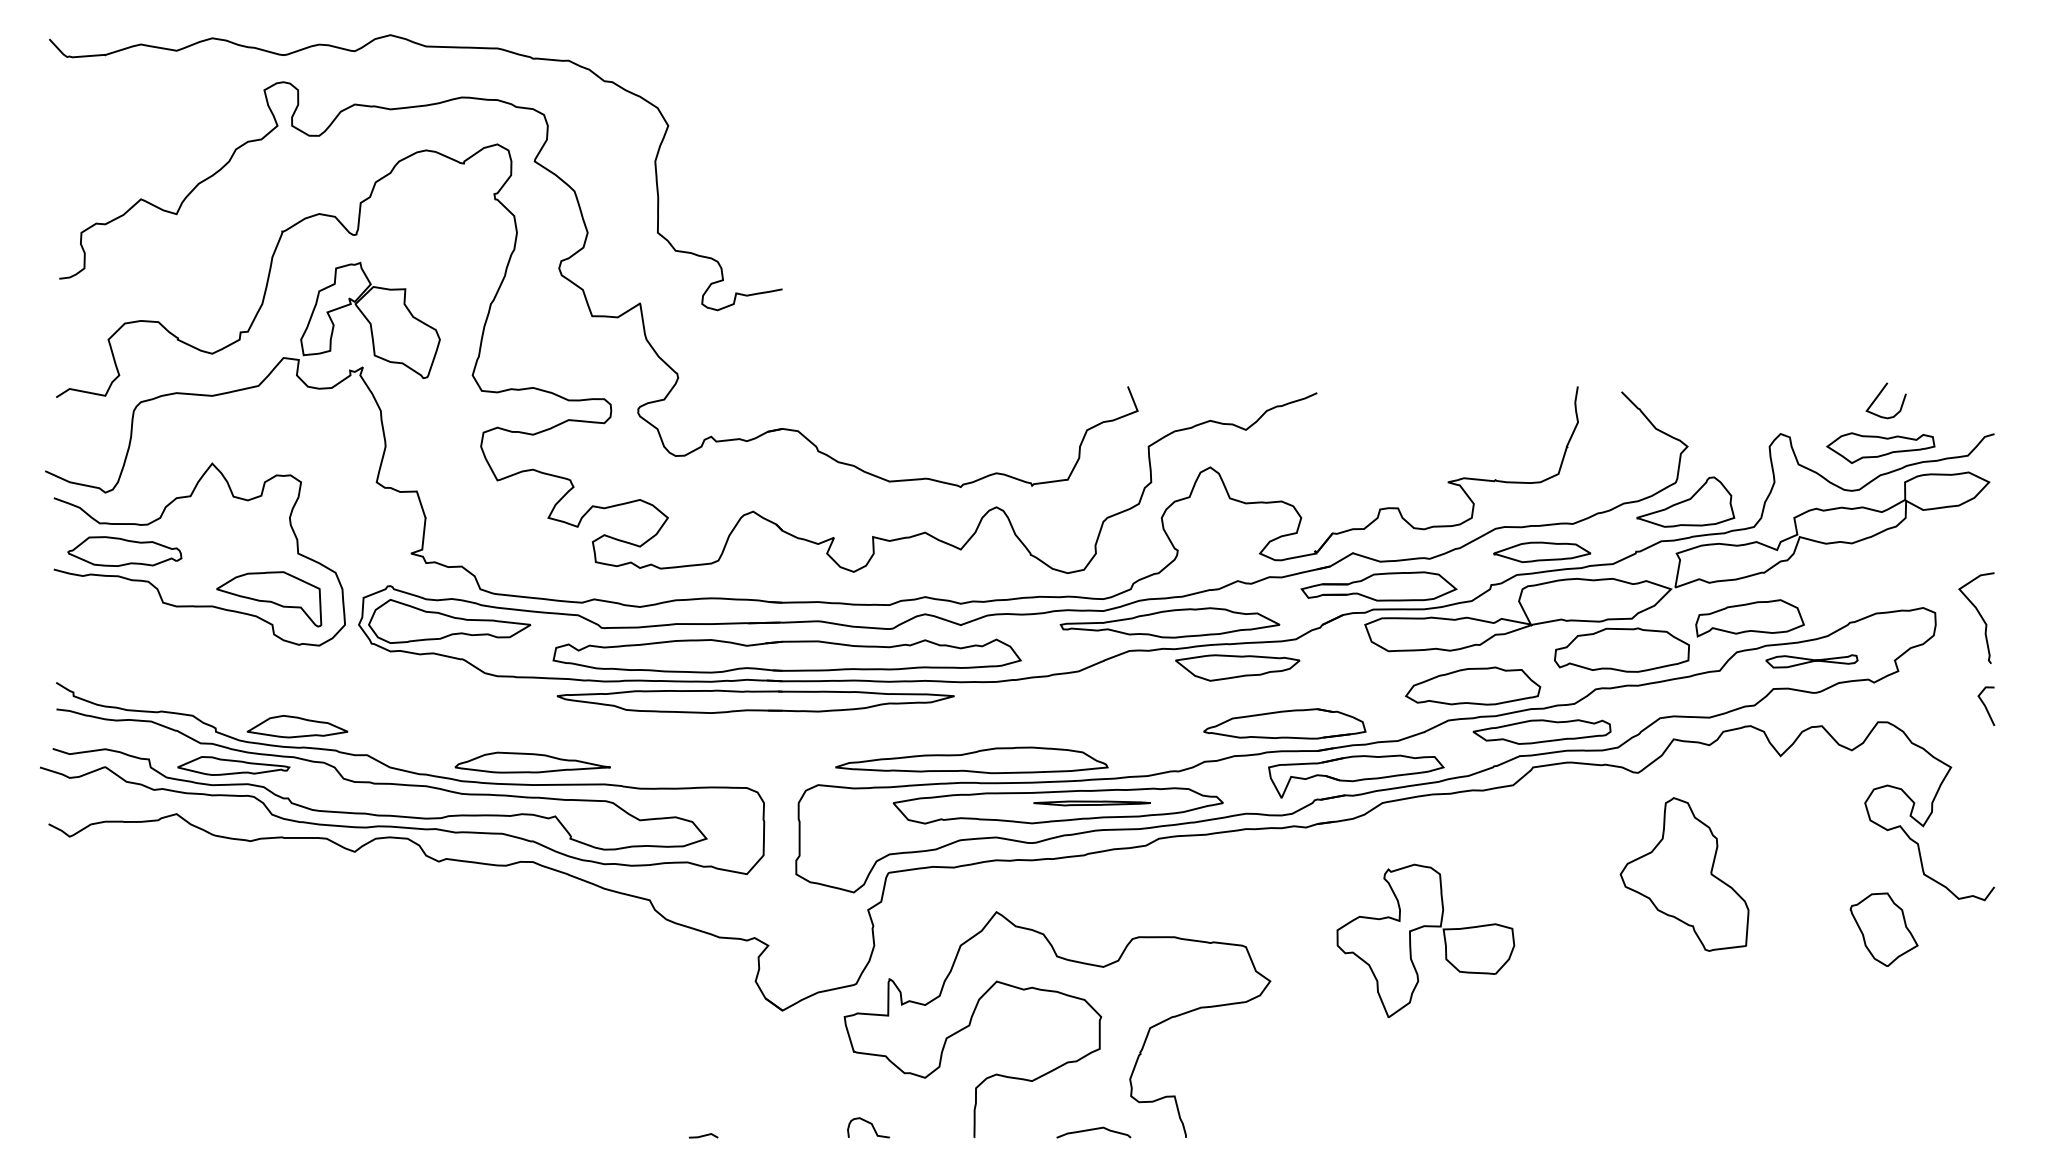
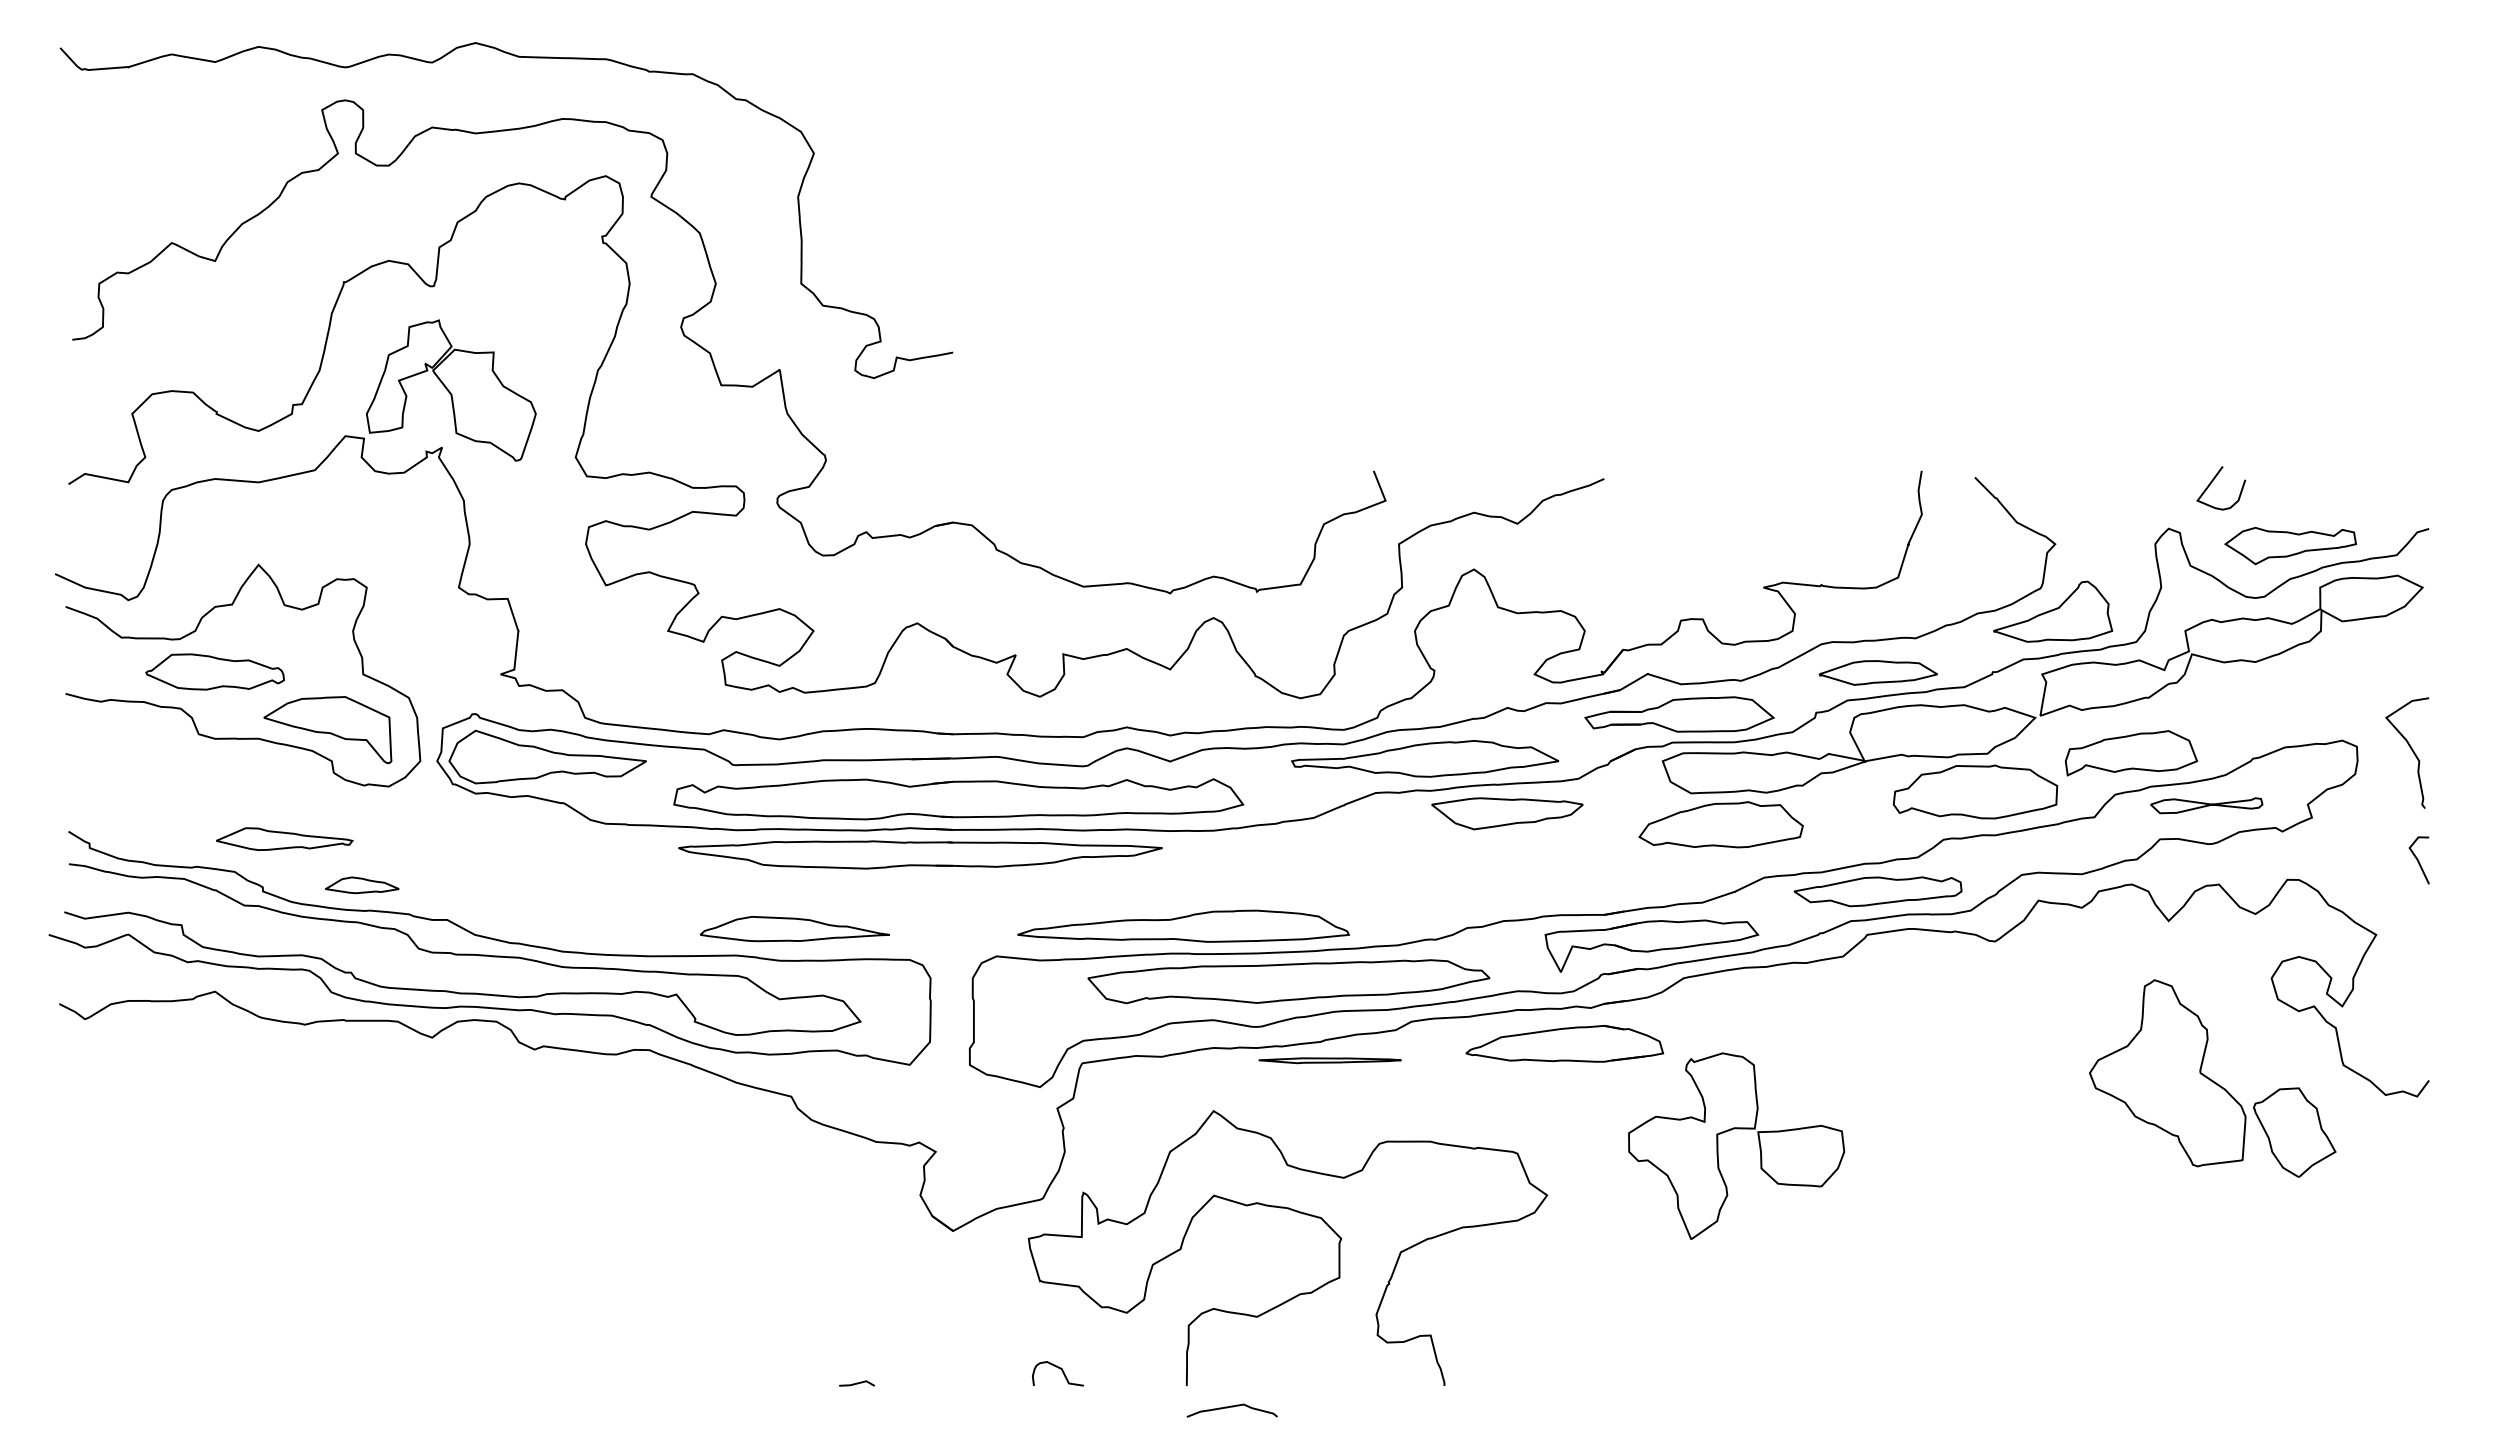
curve: (1879, 395) -> (2213, 481), moved
part: (124, 551) -> (214, 671), moved
part: (1472, 685) -> (1720, 824), moved
part: (1284, 723) -> (1564, 1043), moved
part: (296, 726) -> (361, 885), size x0.6
part: (532, 763) -> (794, 929), moved
part: (233, 765) -> (284, 838), moved
part: (1091, 803) -> (1329, 1060), moved
part: (1684, 874) -> (2167, 1073), moved
curve: (1093, 1130) -> (1231, 1407), moved

